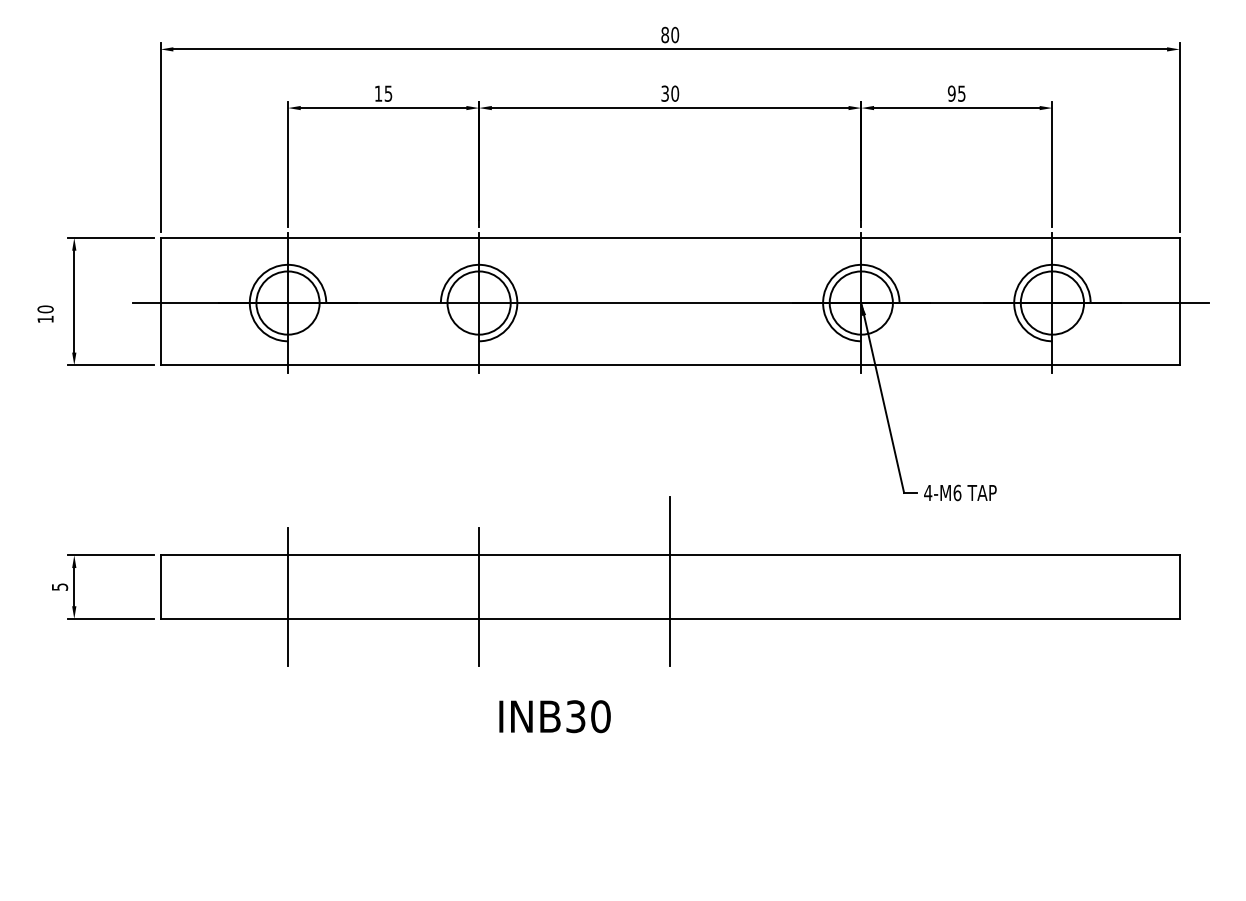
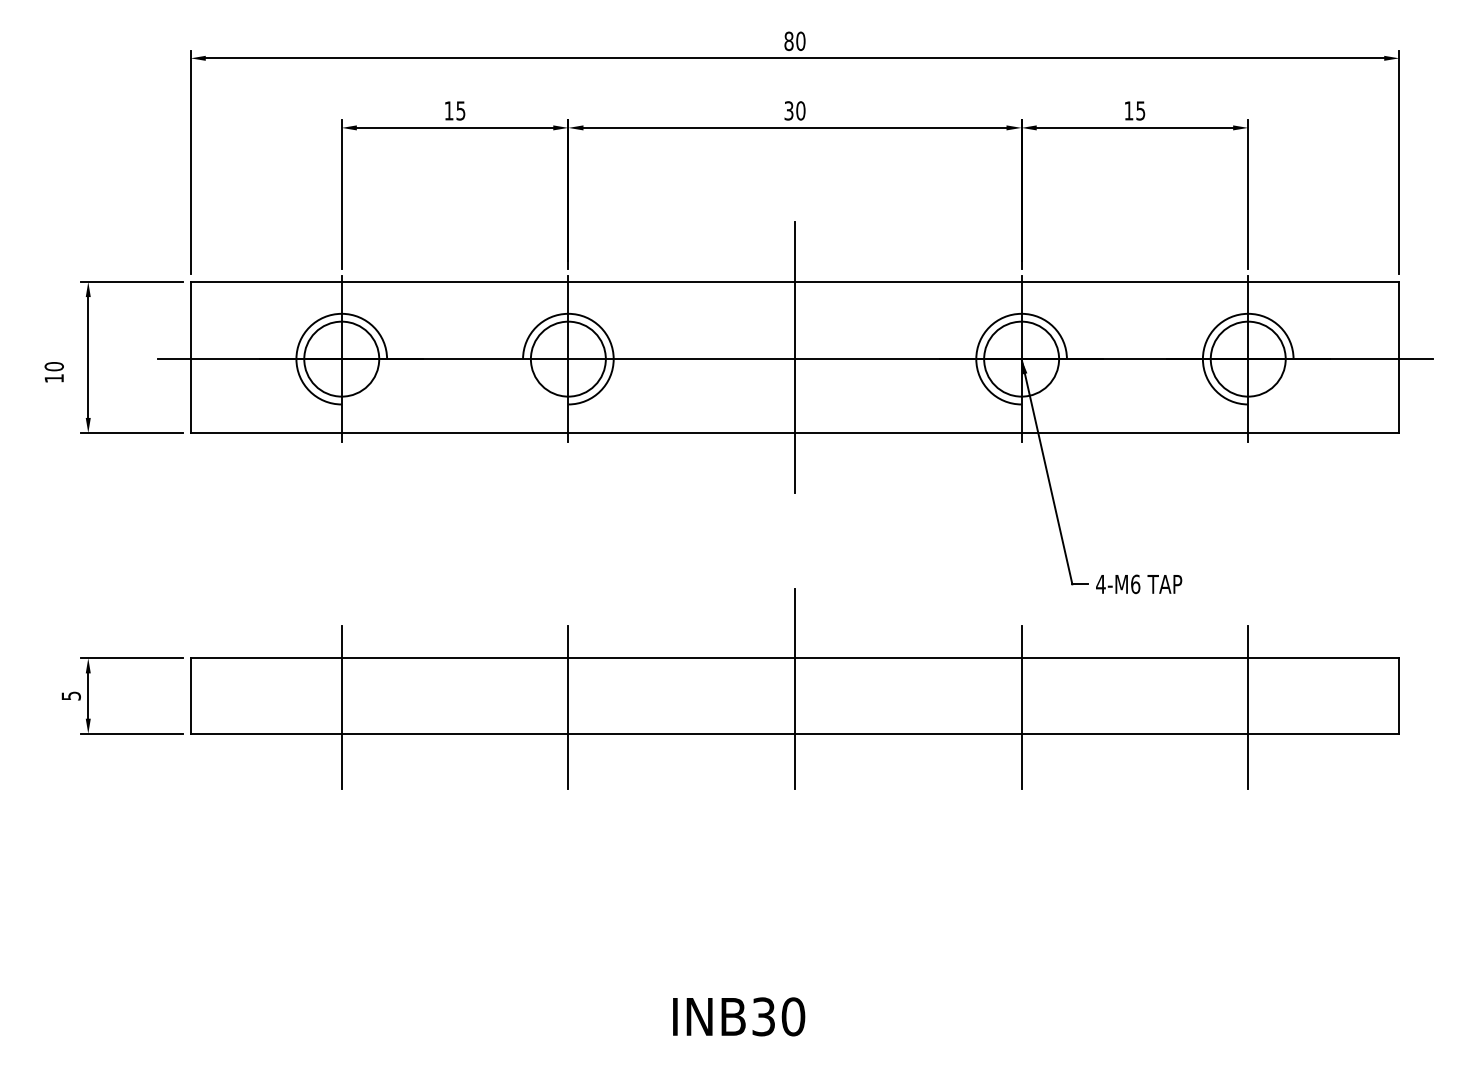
text: (951, 93) -> (1128, 110), 95 -> 15
line: (670, 301) -> (795, 357), added
line: (861, 596) -> (1021, 707), added
line: (1052, 596) -> (1248, 707), added
text: (554, 716) -> (738, 1016), moved

